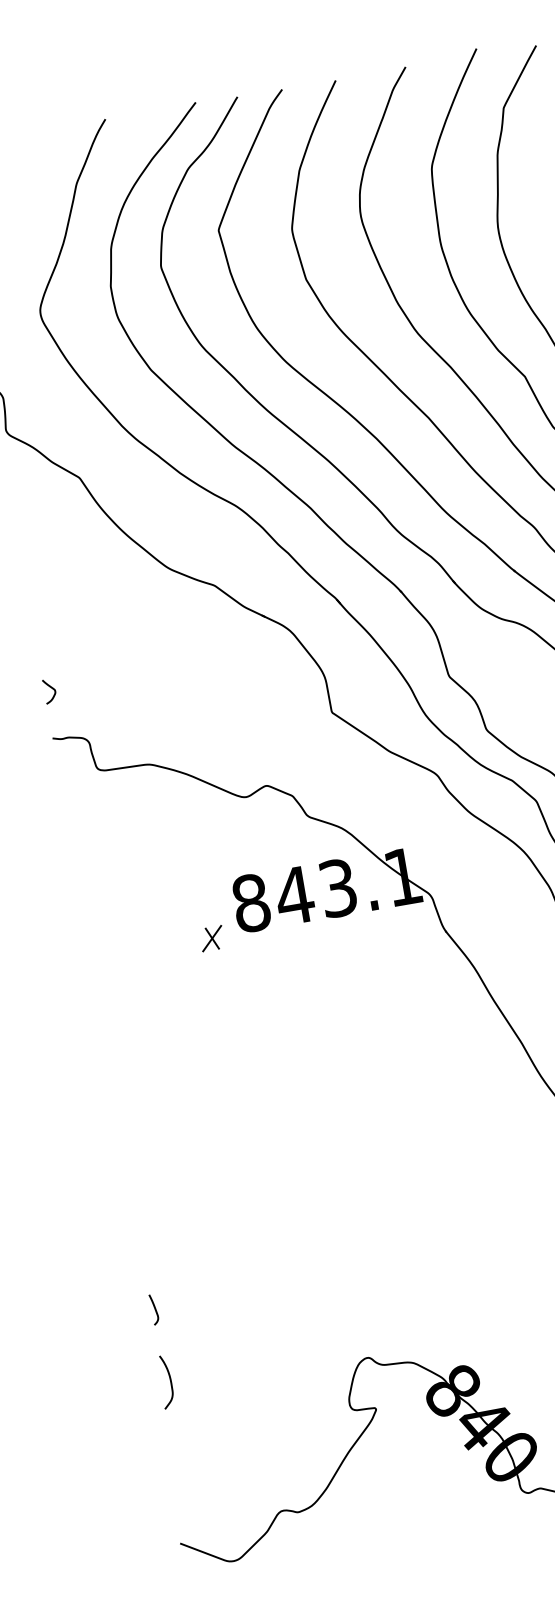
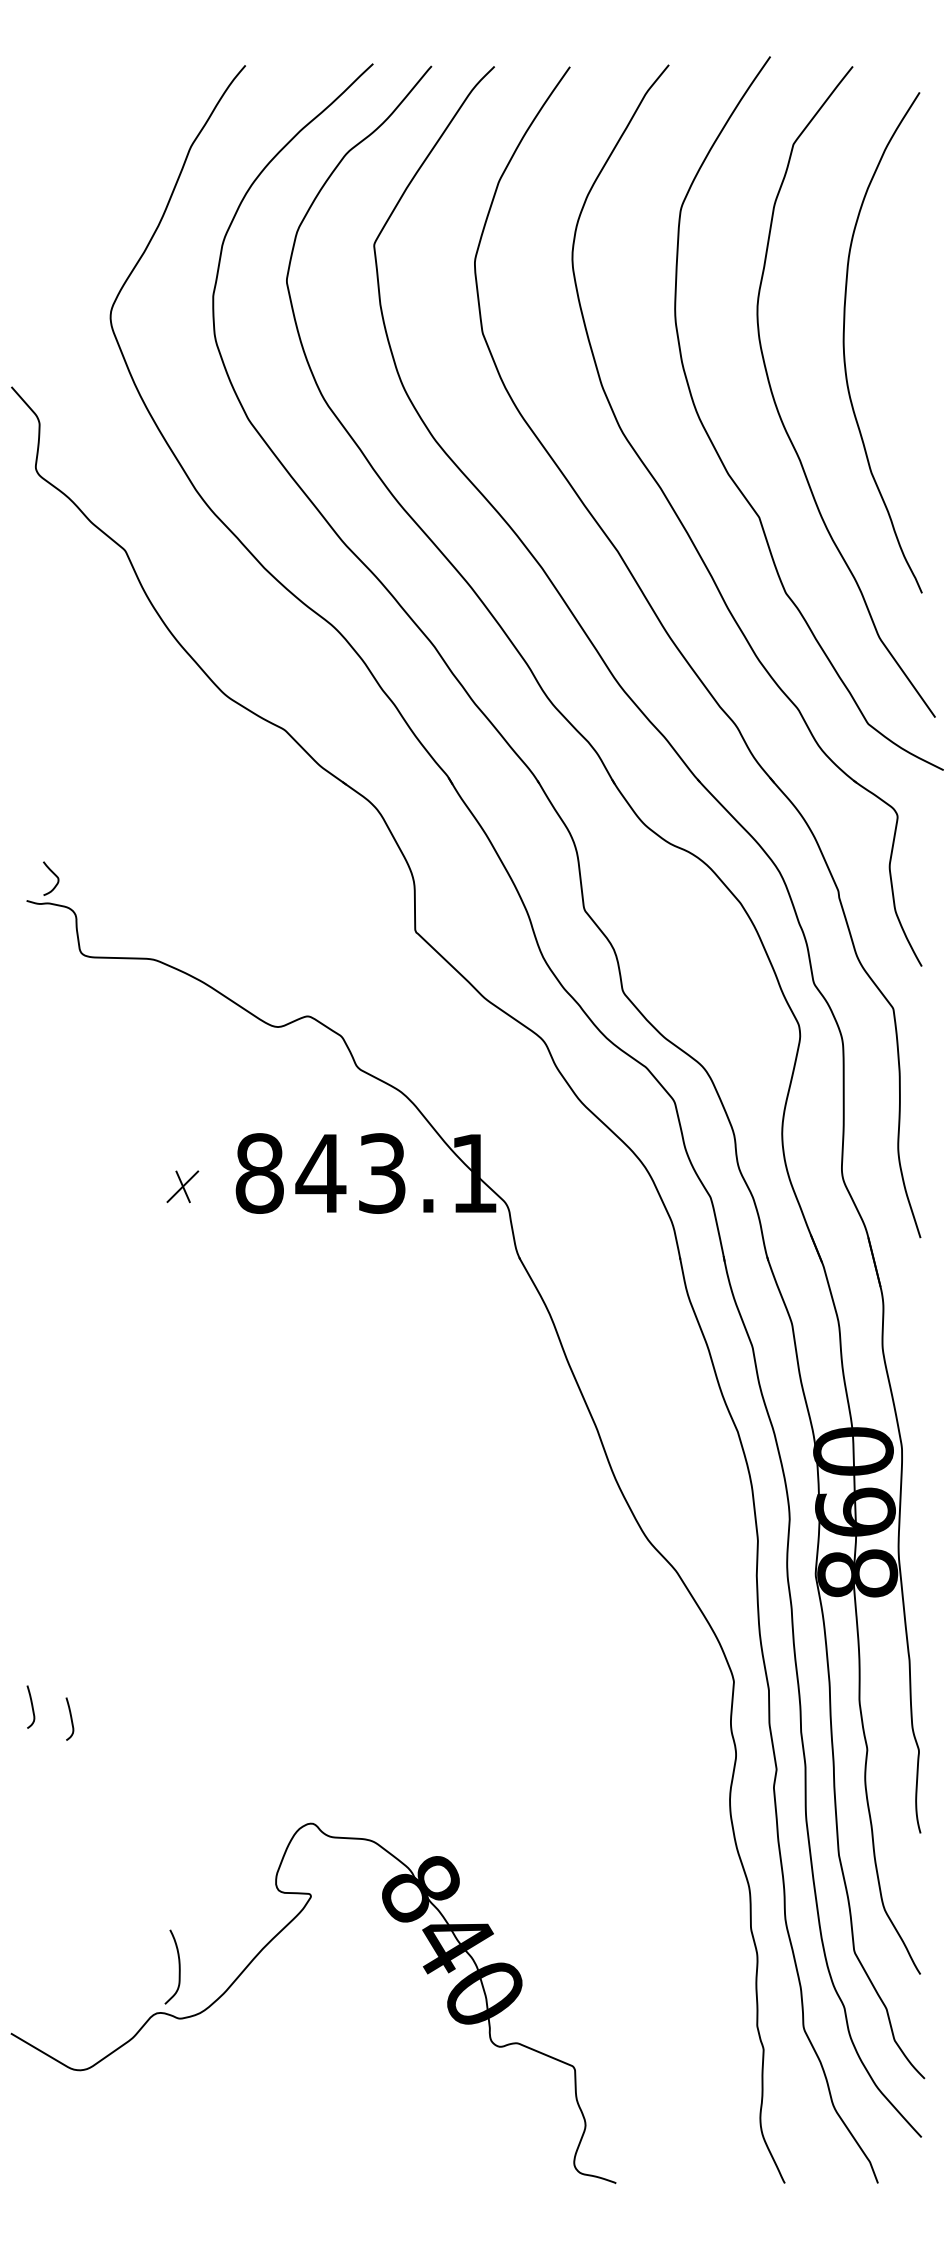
curve: (51, 688) -> (54, 875), moved
part: (211, 938) -> (182, 1186), moved
curve: (183, 1312) -> (70, 1718), added
curve: (170, 1380) -> (178, 1966), moved

